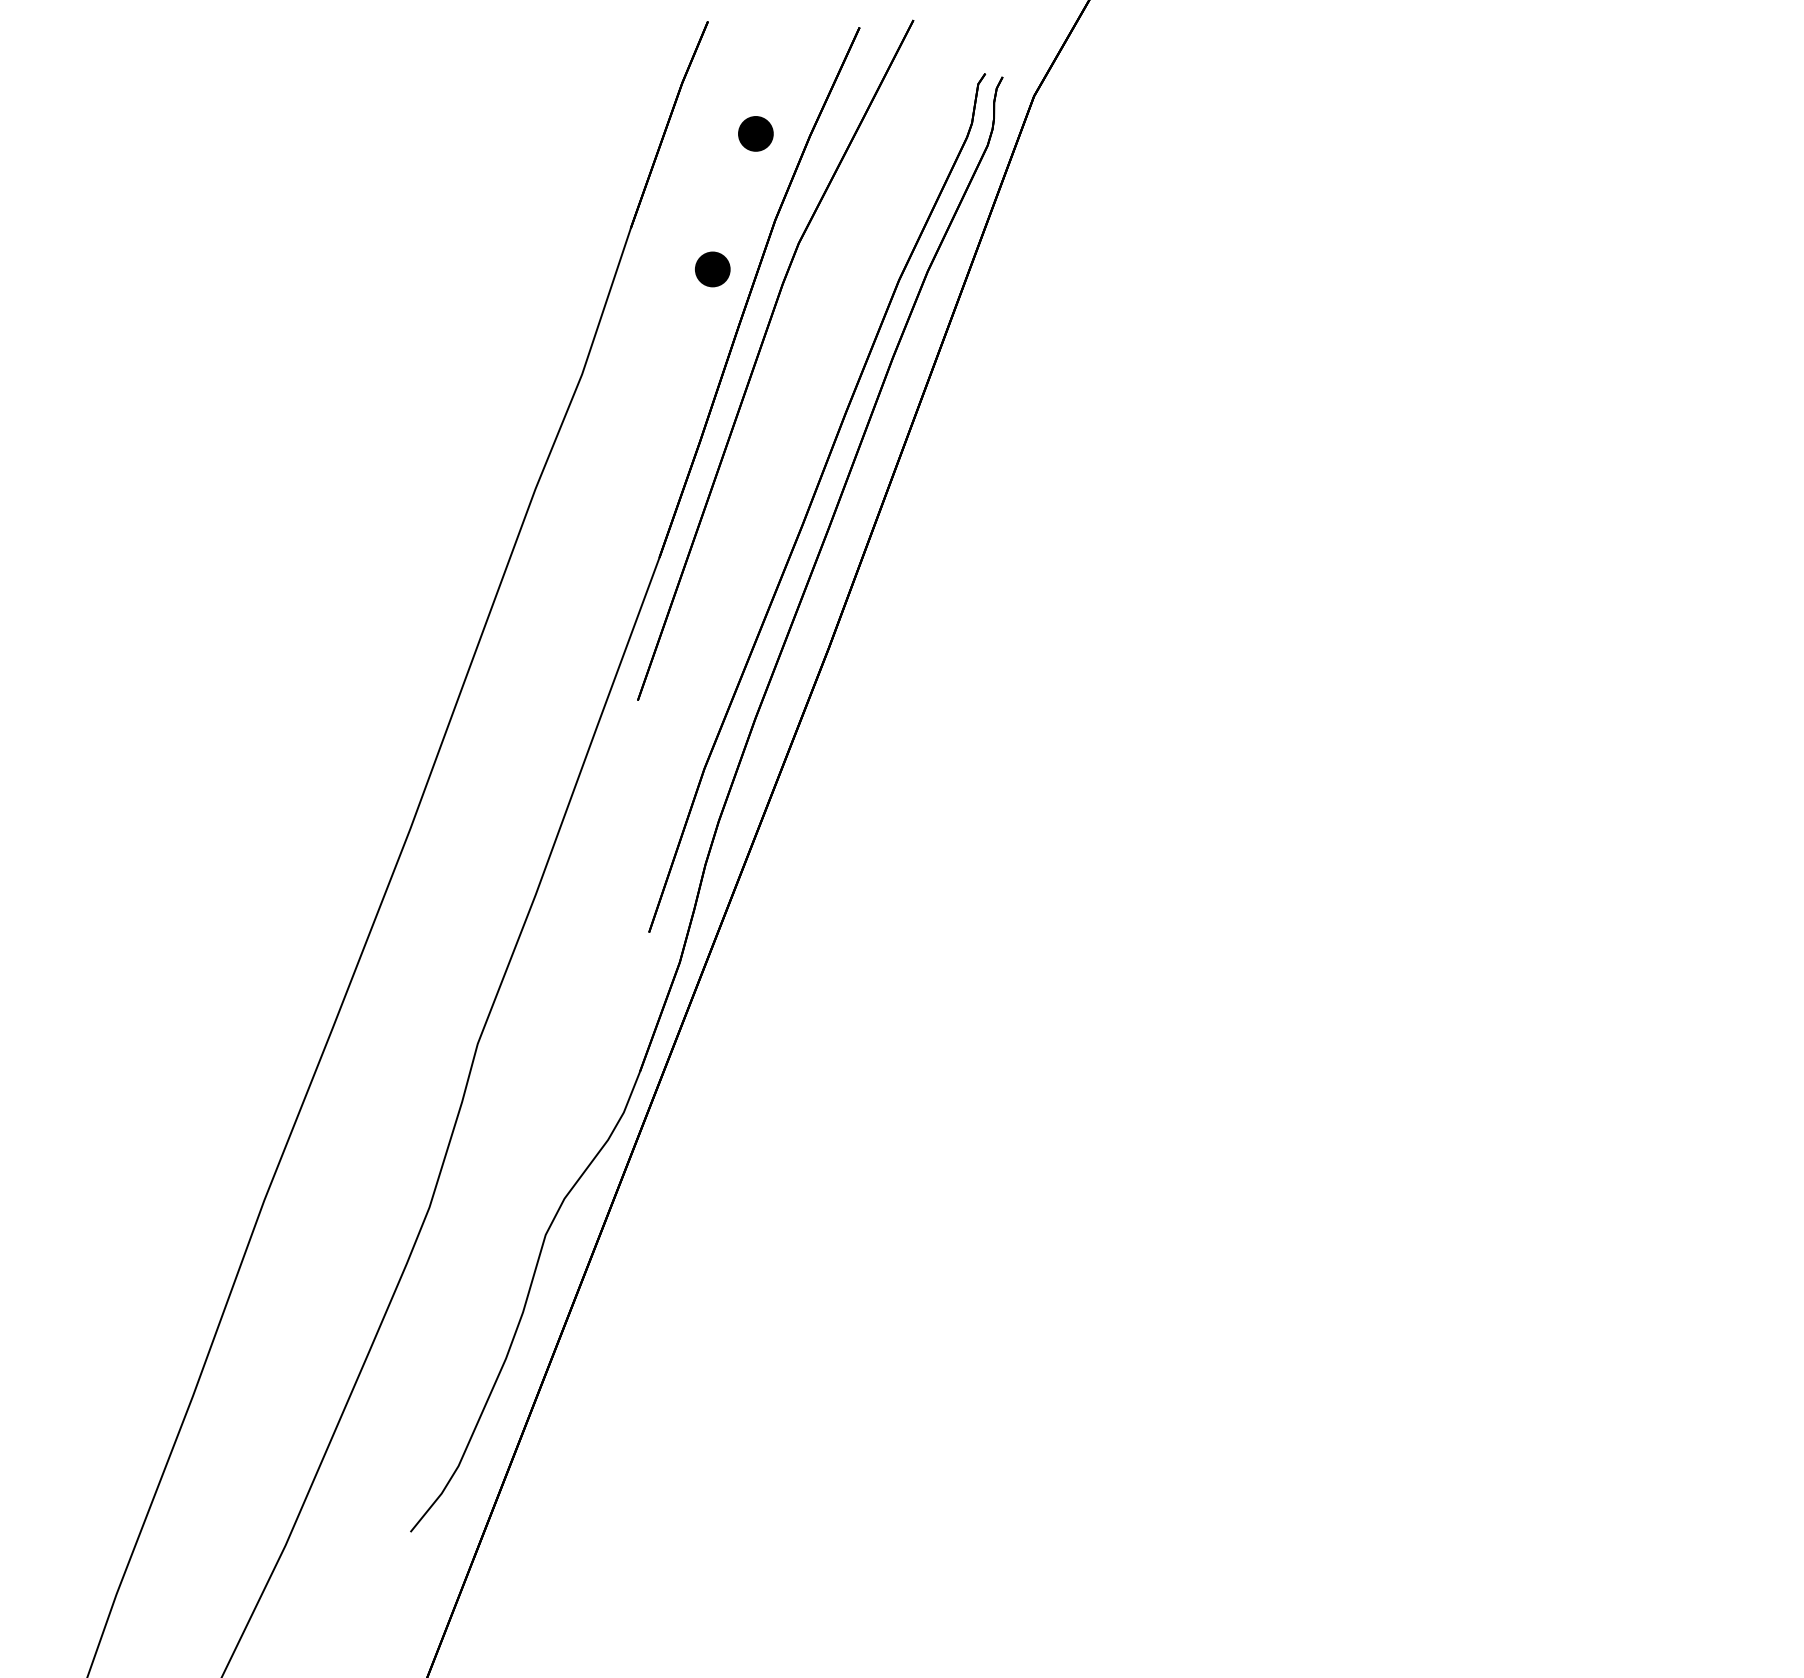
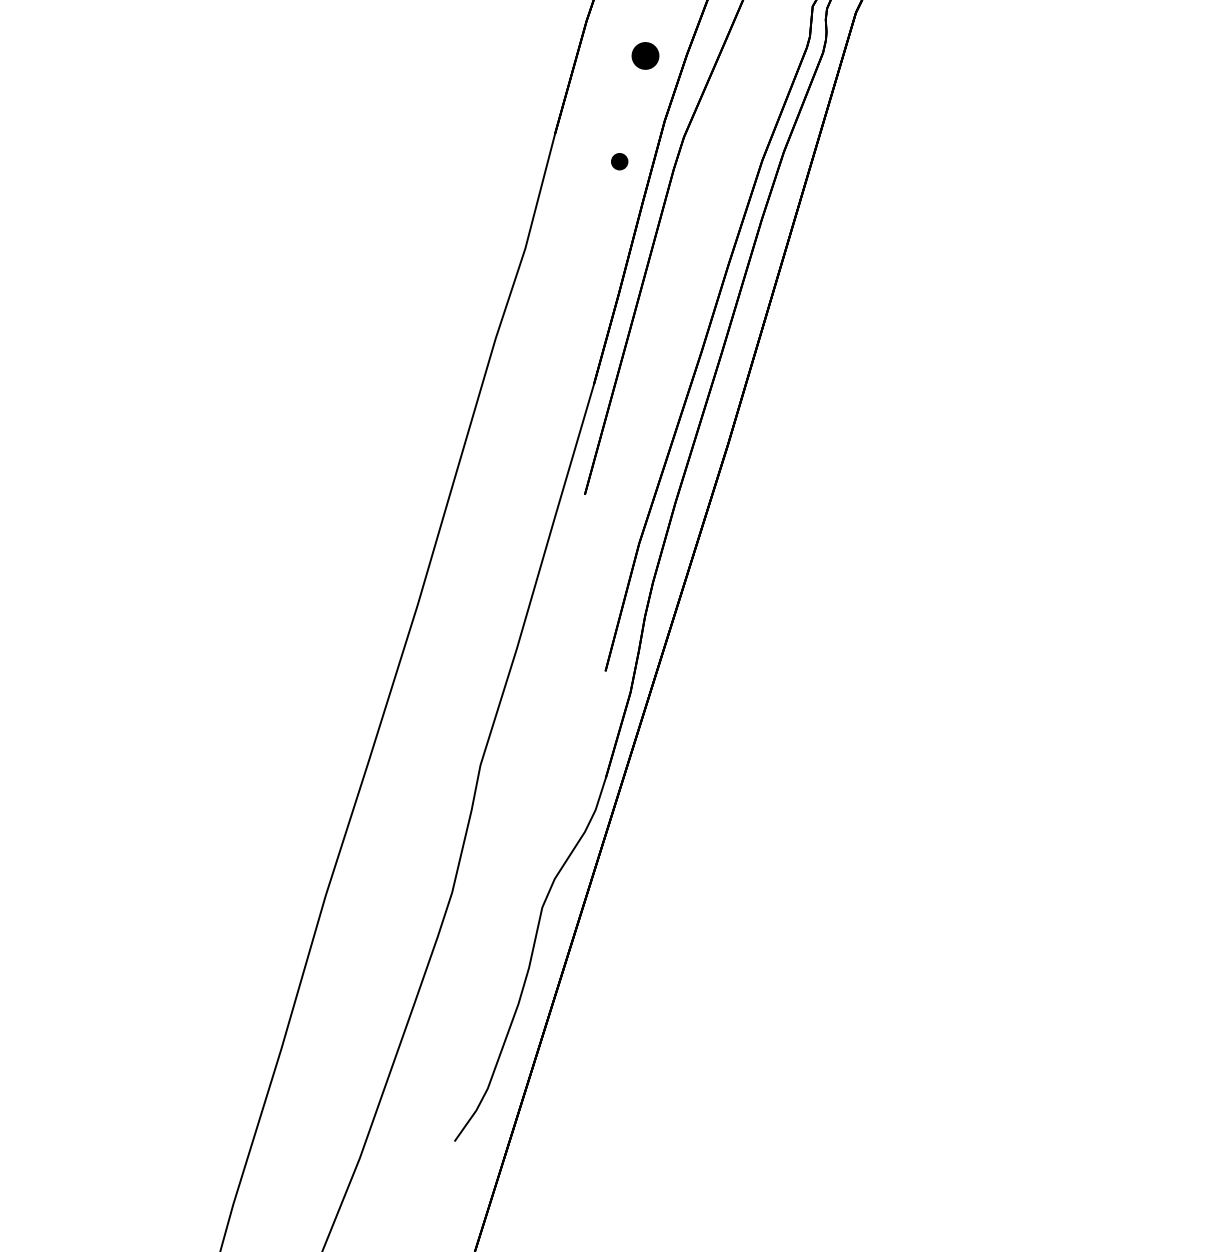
part: (712, 269) -> (619, 161), size x0.6

